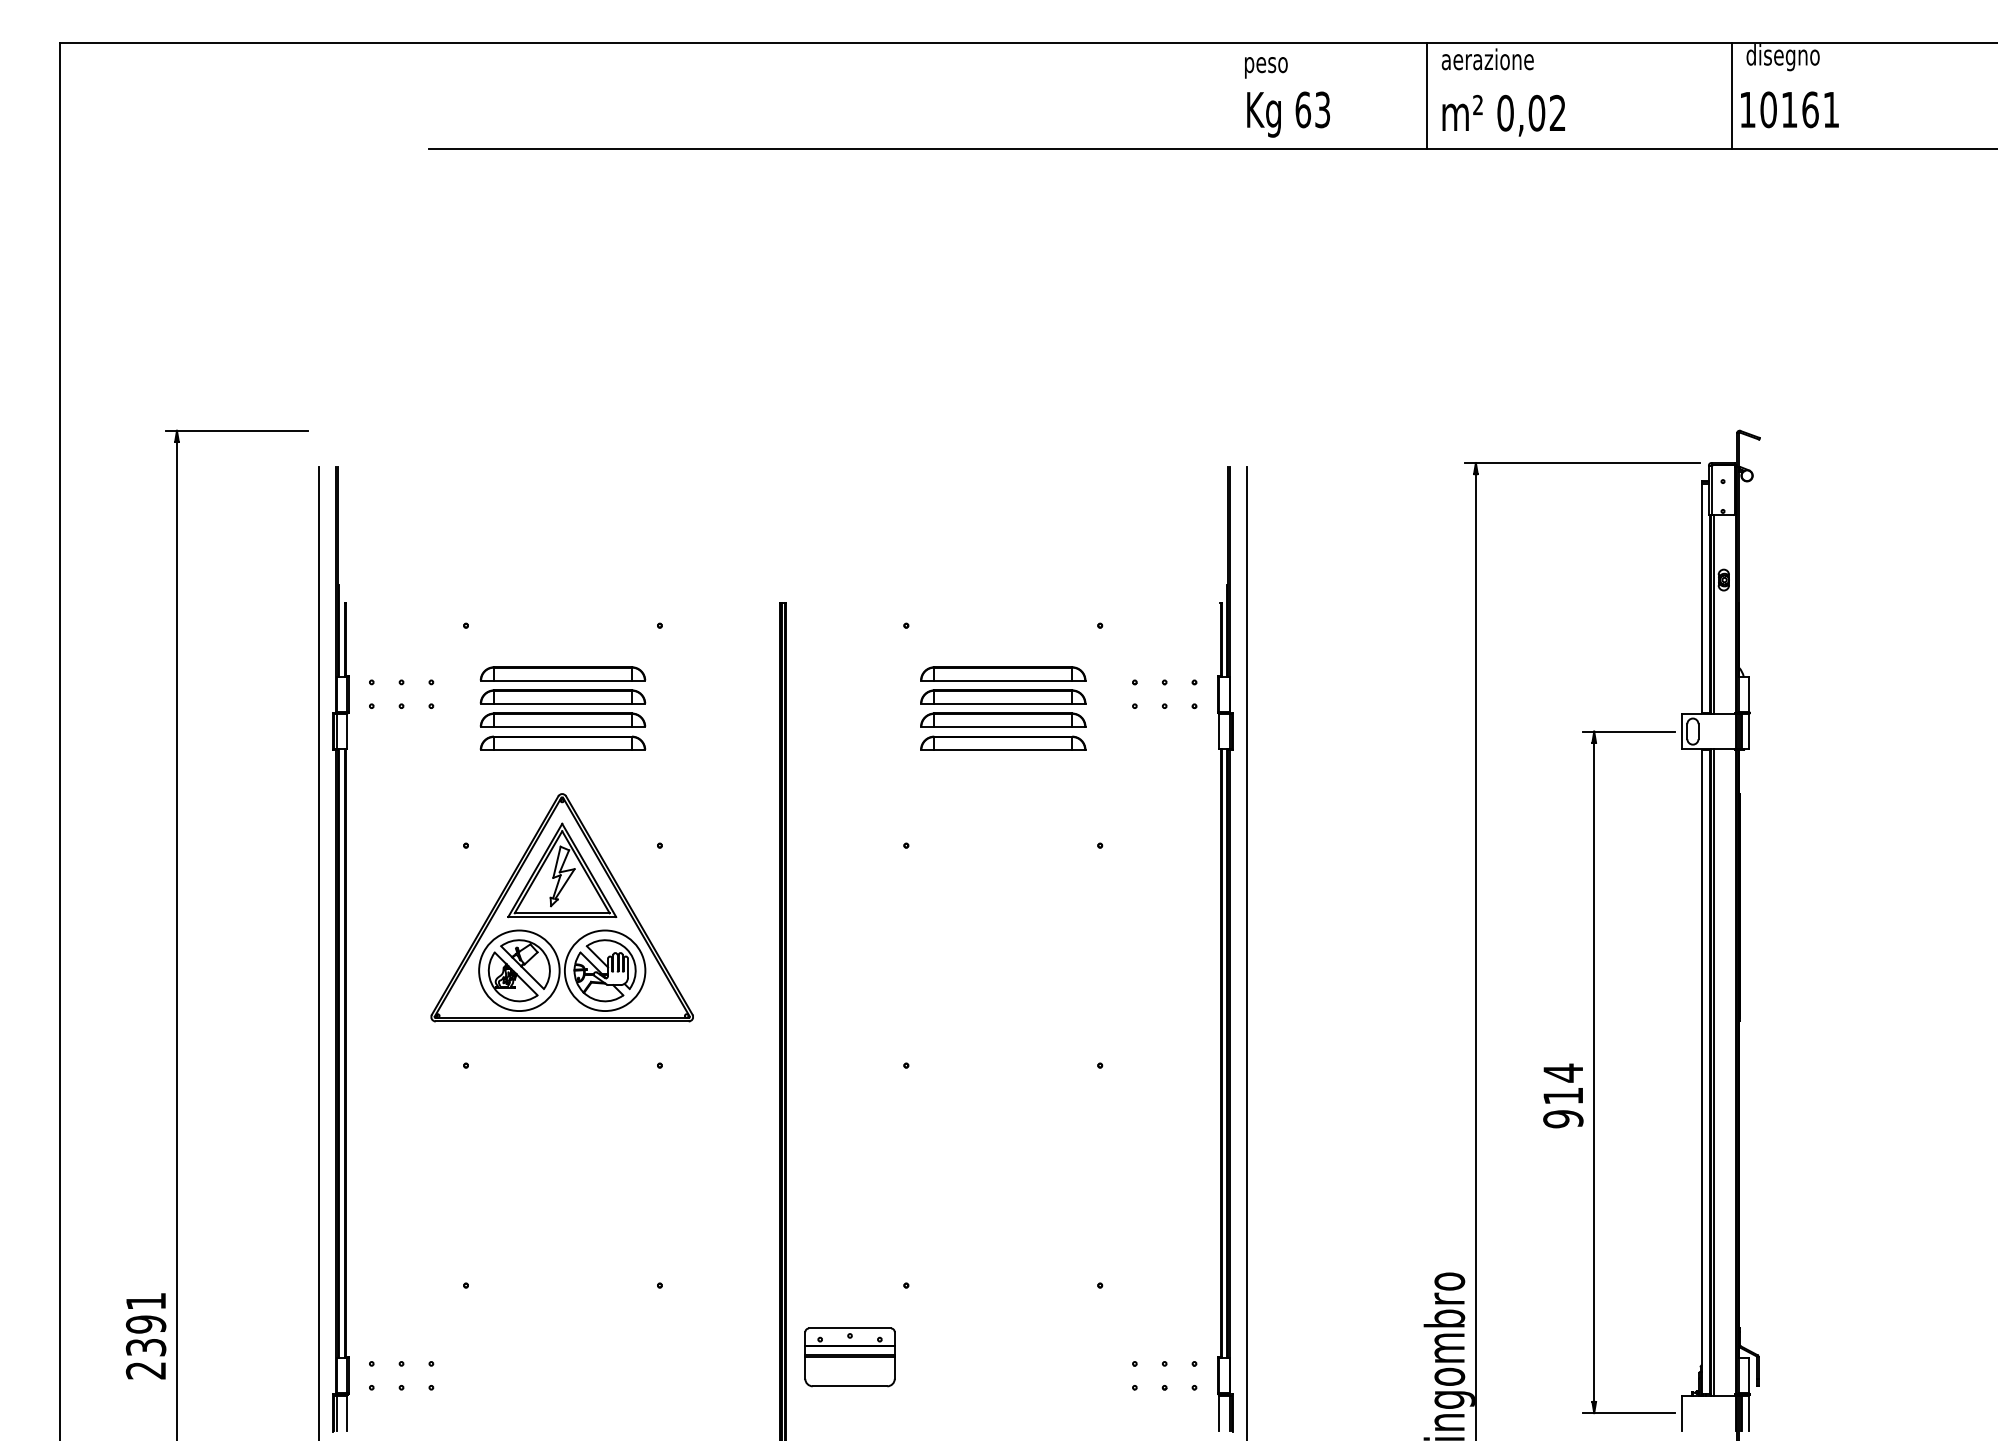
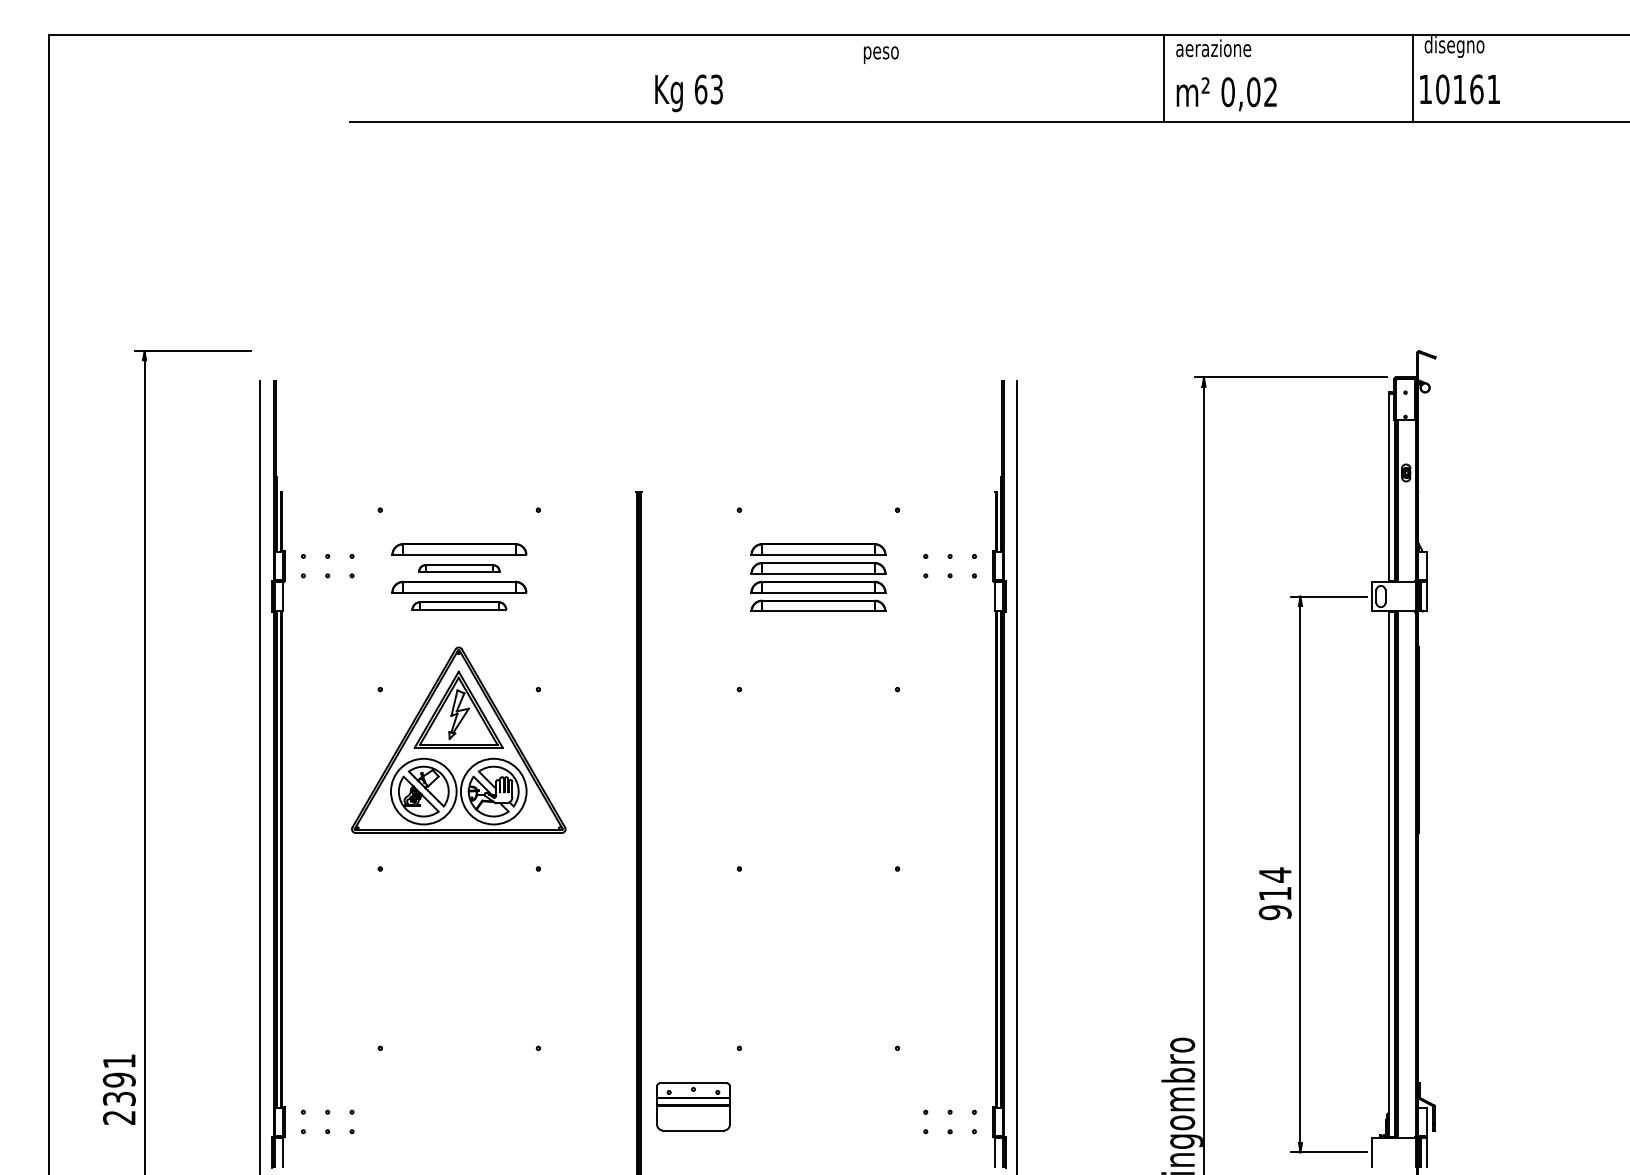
text: (1266, 67) -> (881, 54), moved
text: (1288, 114) -> (688, 93), moved
part: (562, 696) -> (458, 567), size x0.6
part: (562, 742) -> (458, 605), size x0.7

